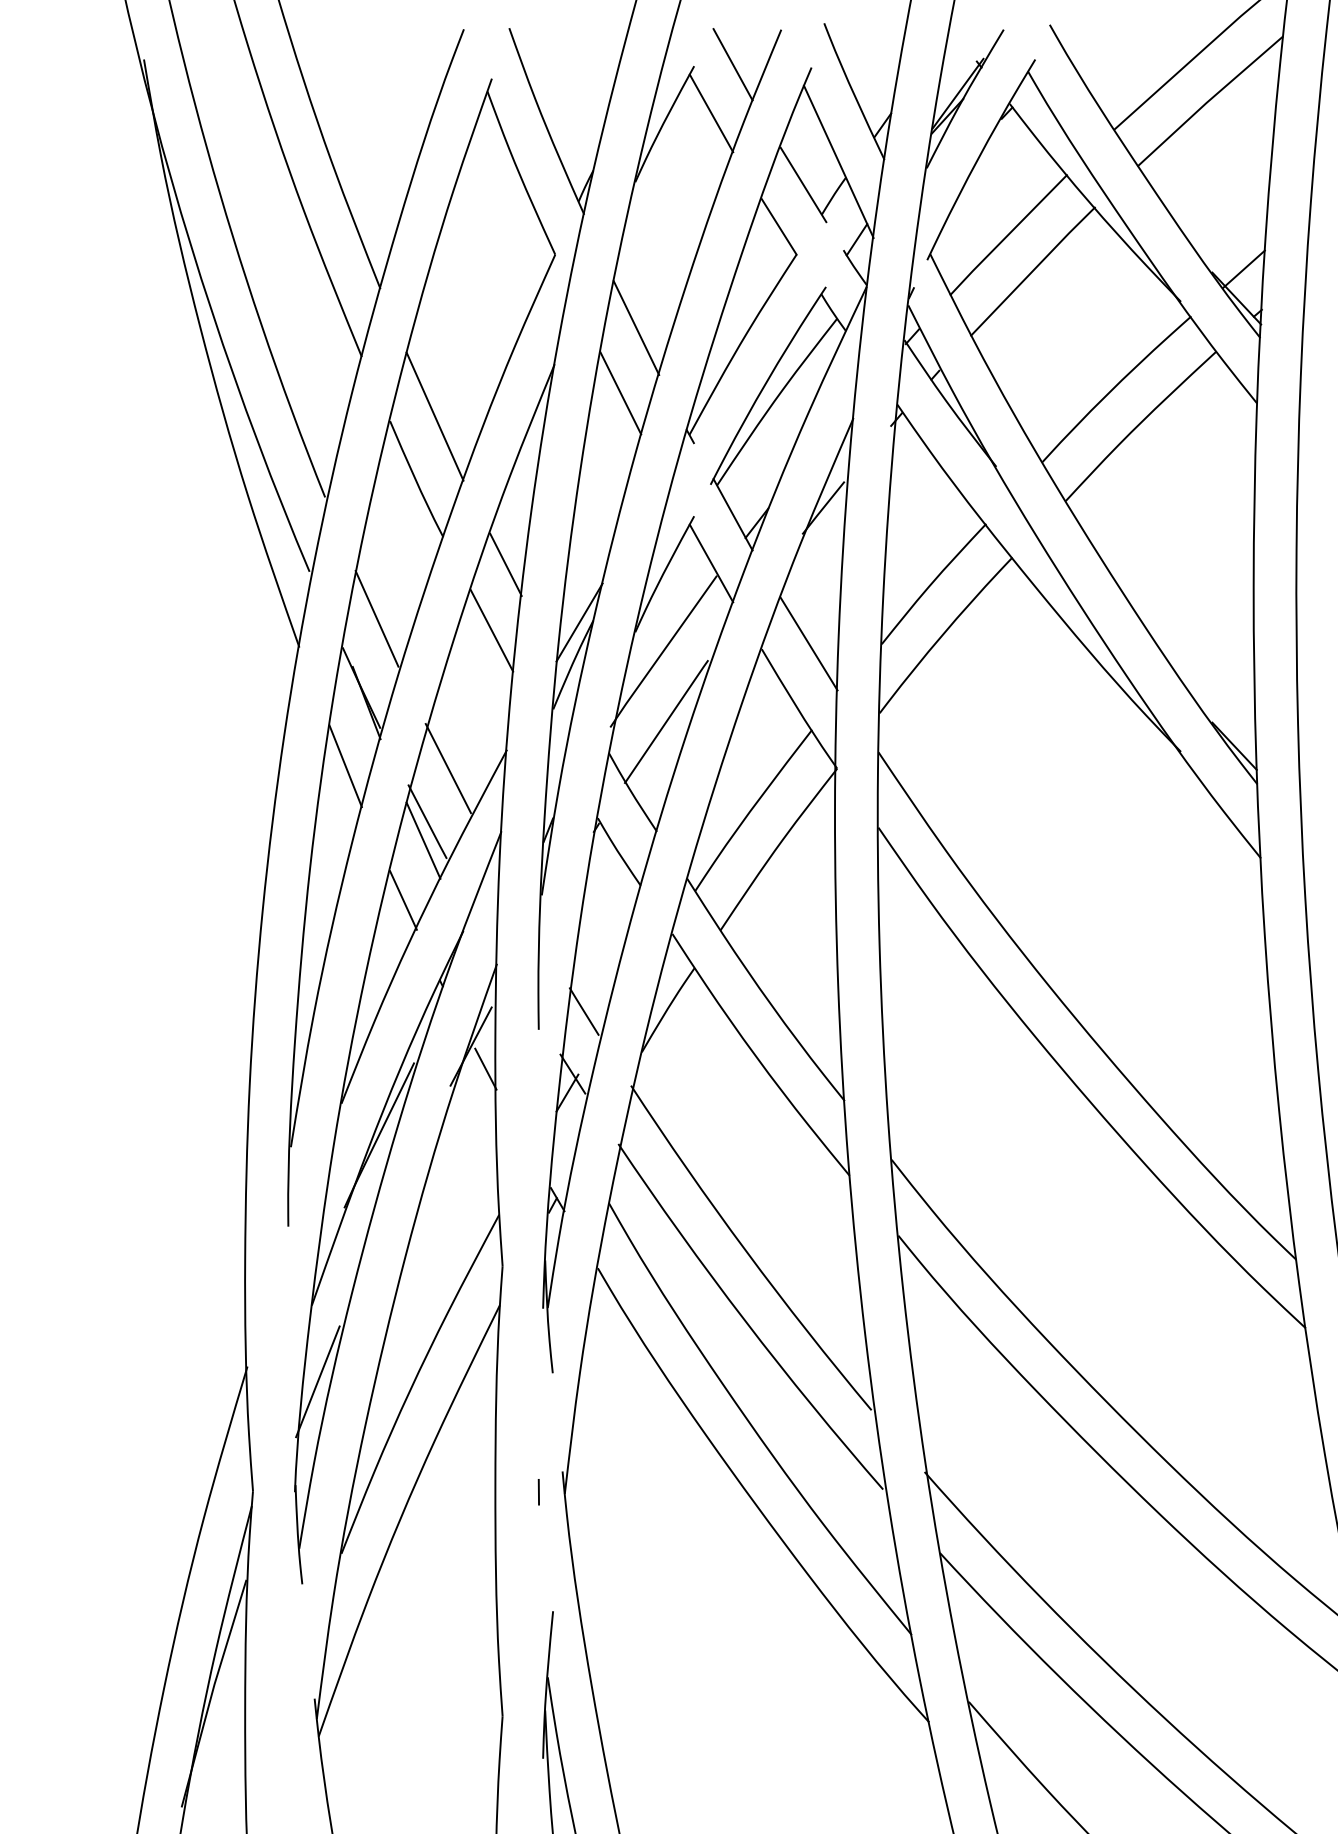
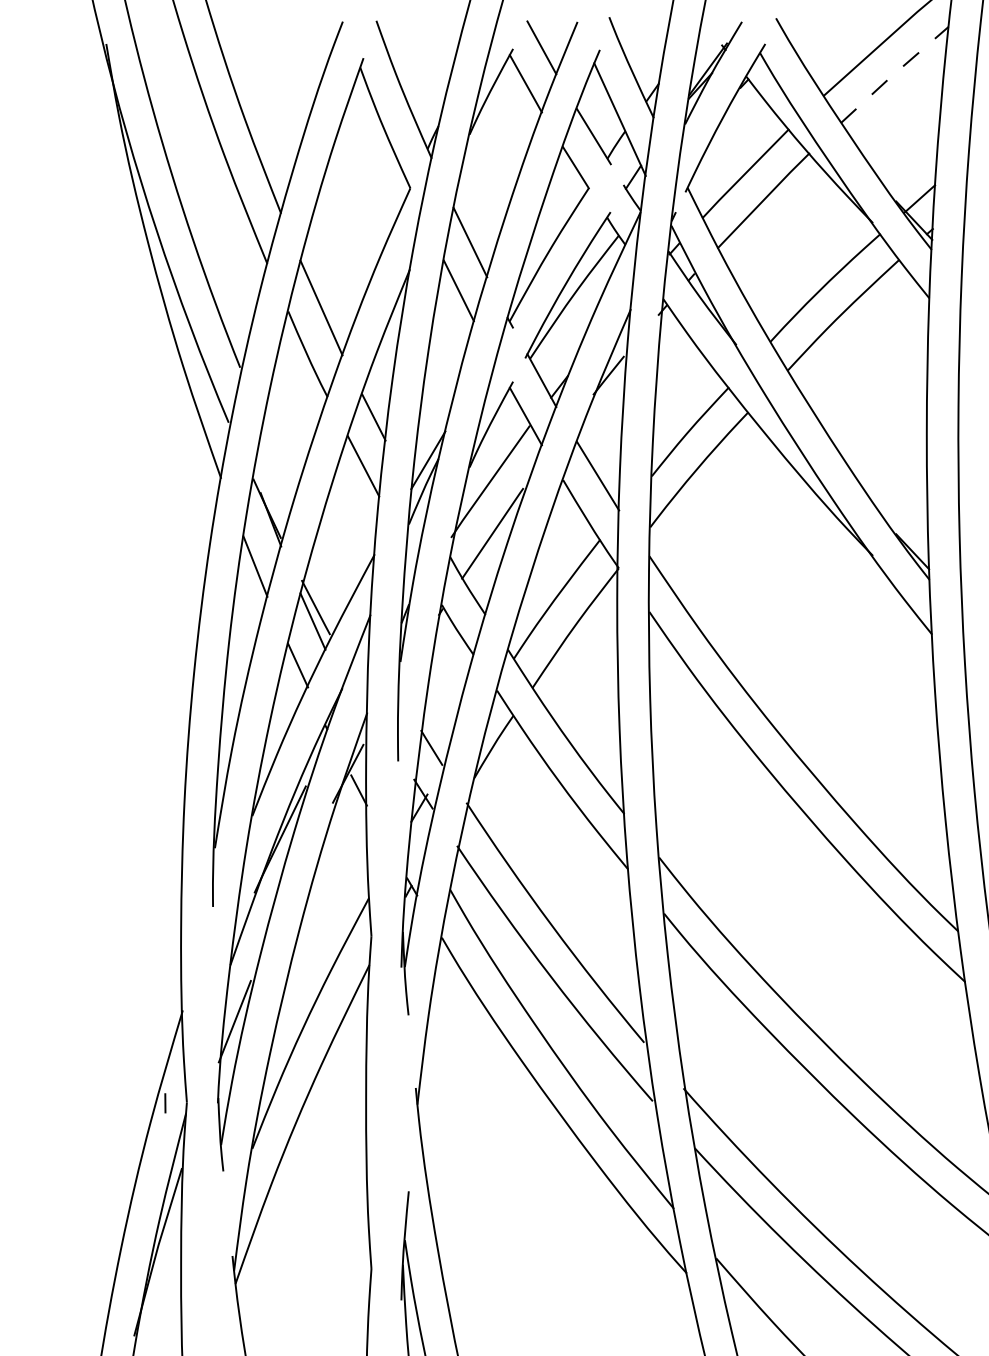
line: (1209, 100) -> (894, 74), solid -> dashed
line: (376, 618) -> (278, 457), removed
line: (447, 768) -> (330, 568), removed
line: (538, 1492) -> (165, 1103), moved

